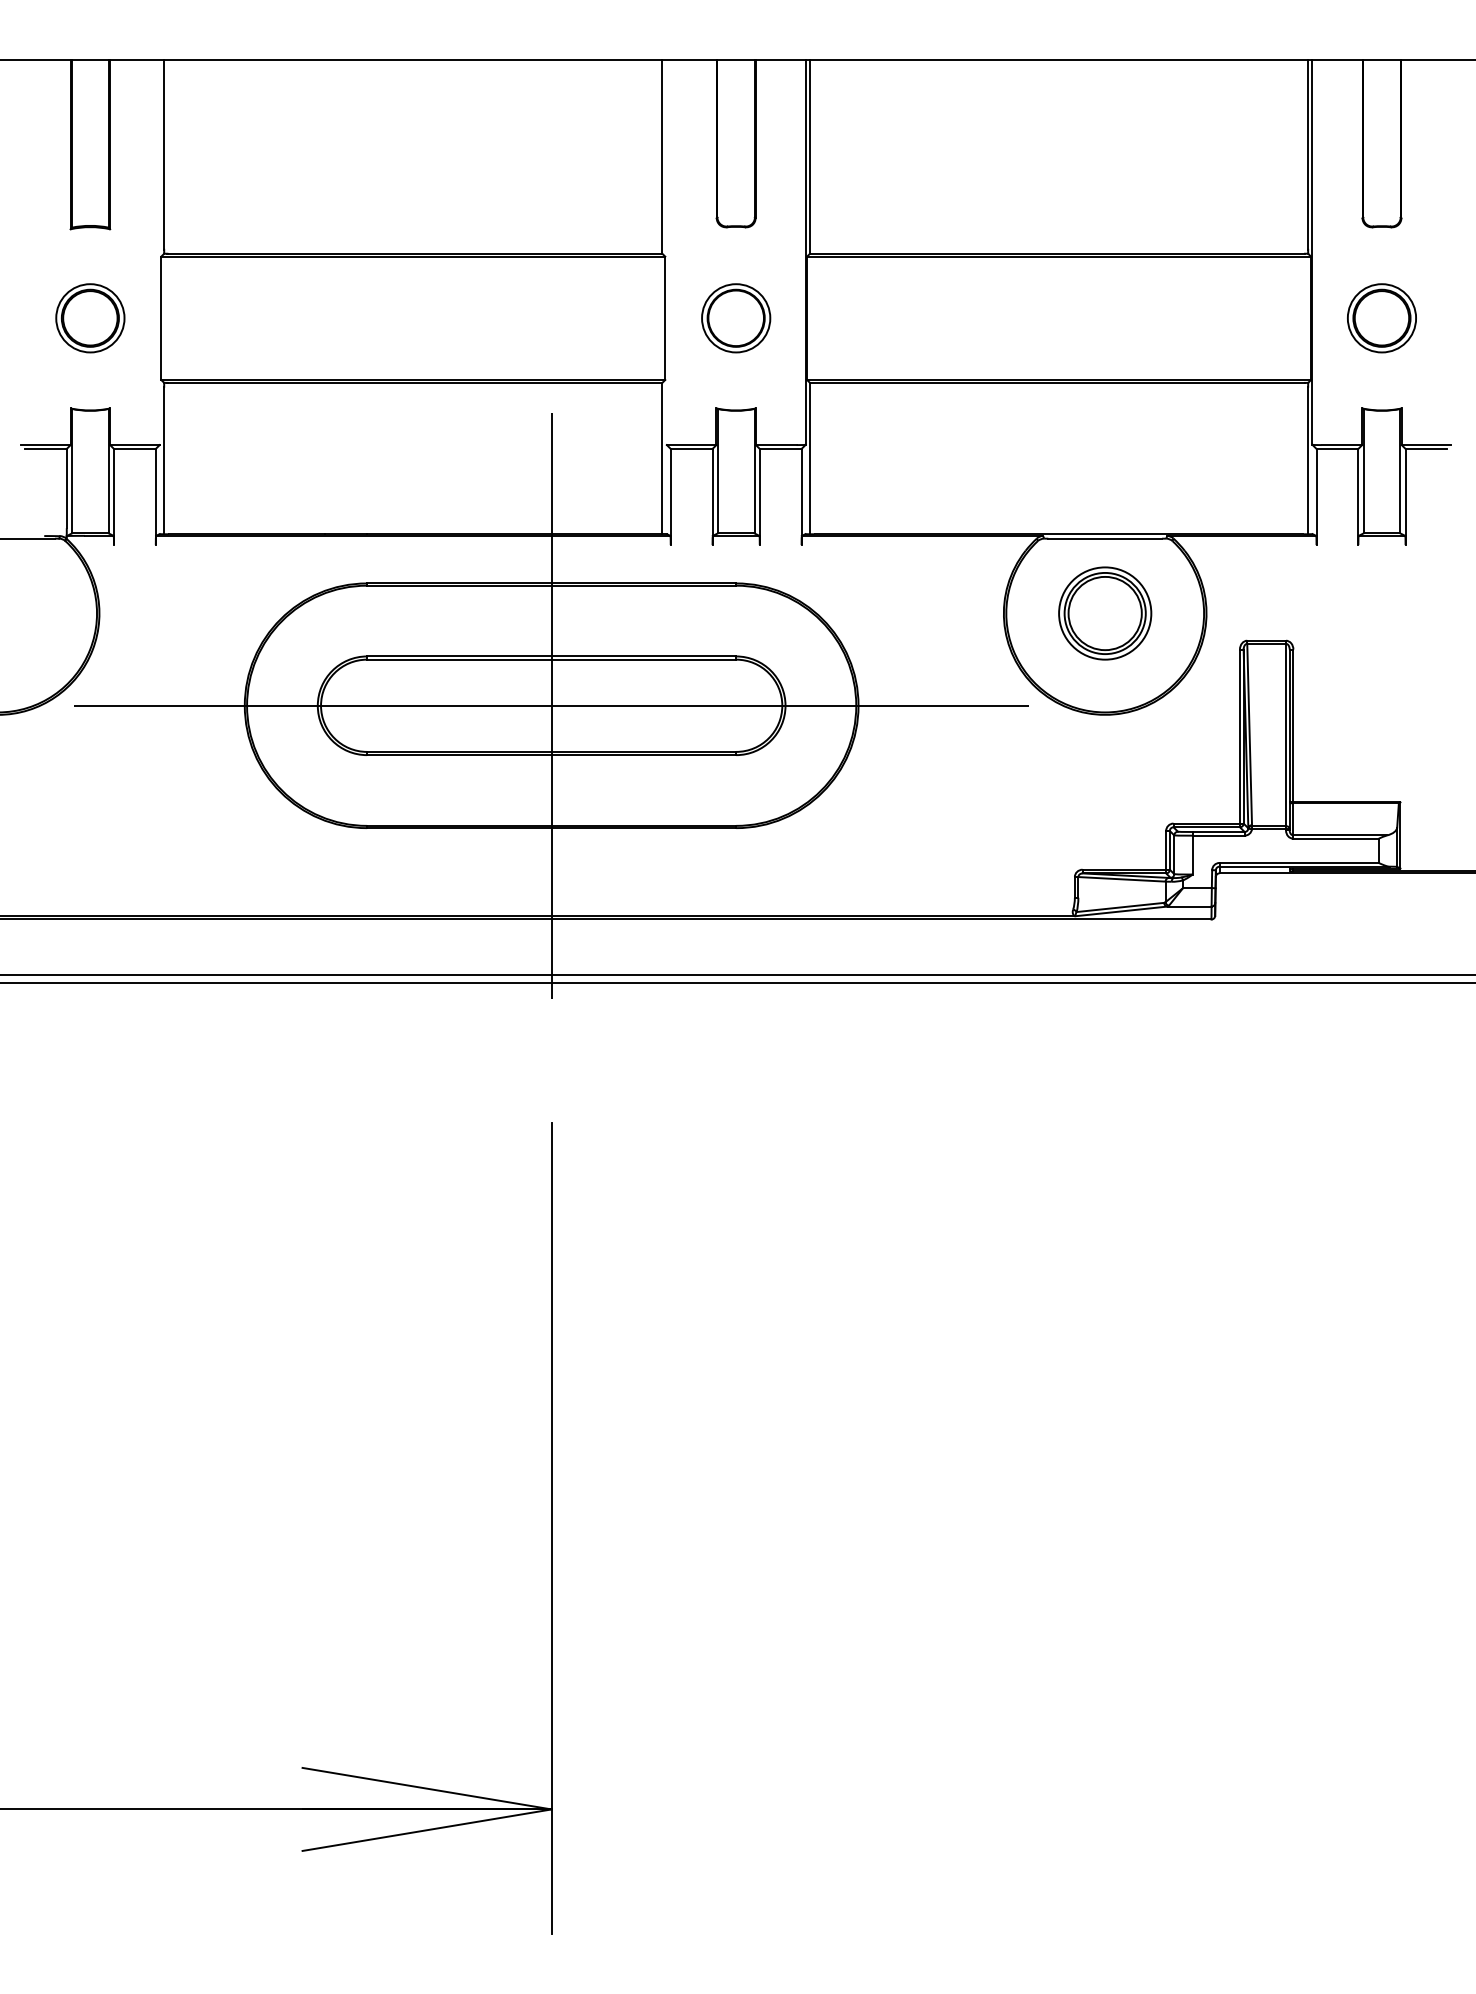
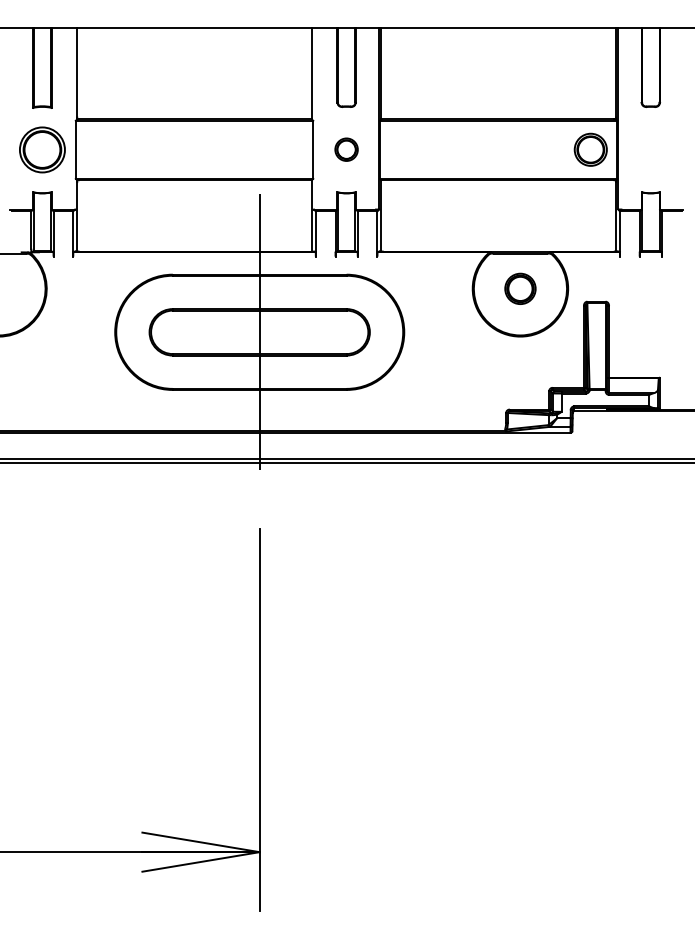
part: (90, 317) -> (42, 149), size x1.4
part: (735, 317) -> (346, 149), size x0.7
part: (1381, 317) -> (590, 149), moved
part: (1105, 612) -> (520, 288), size x0.7
line: (551, 706) -> (259, 332), removed

